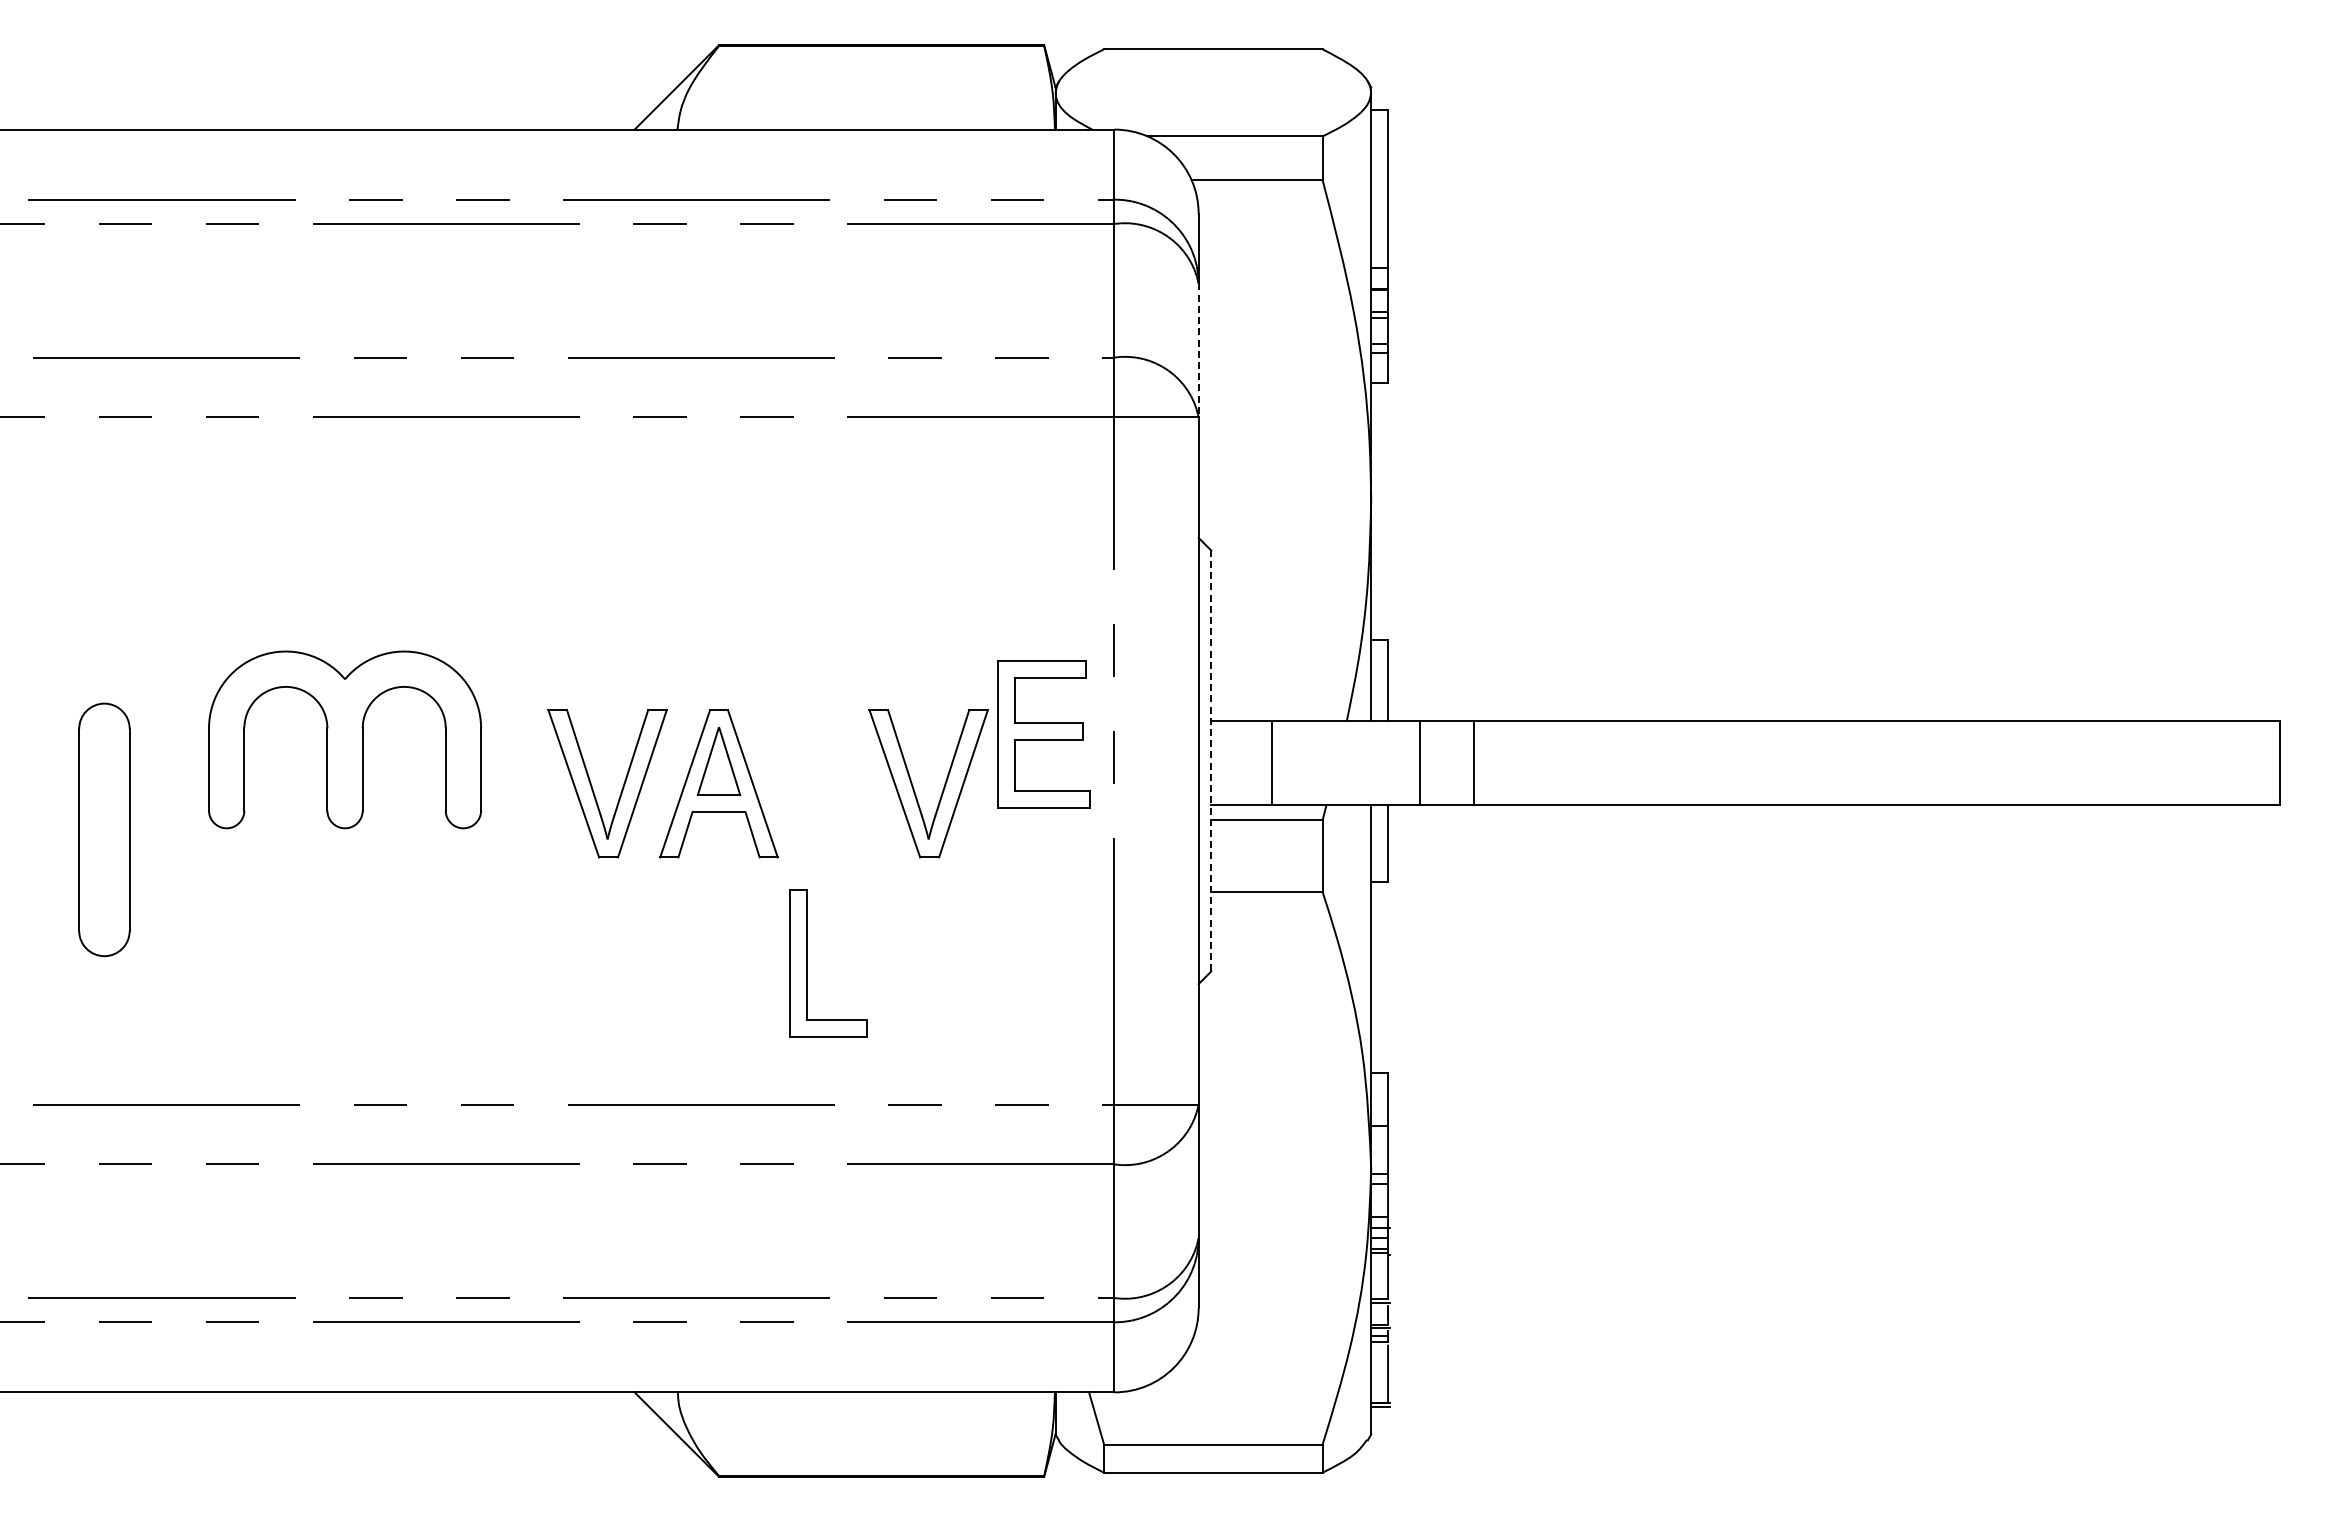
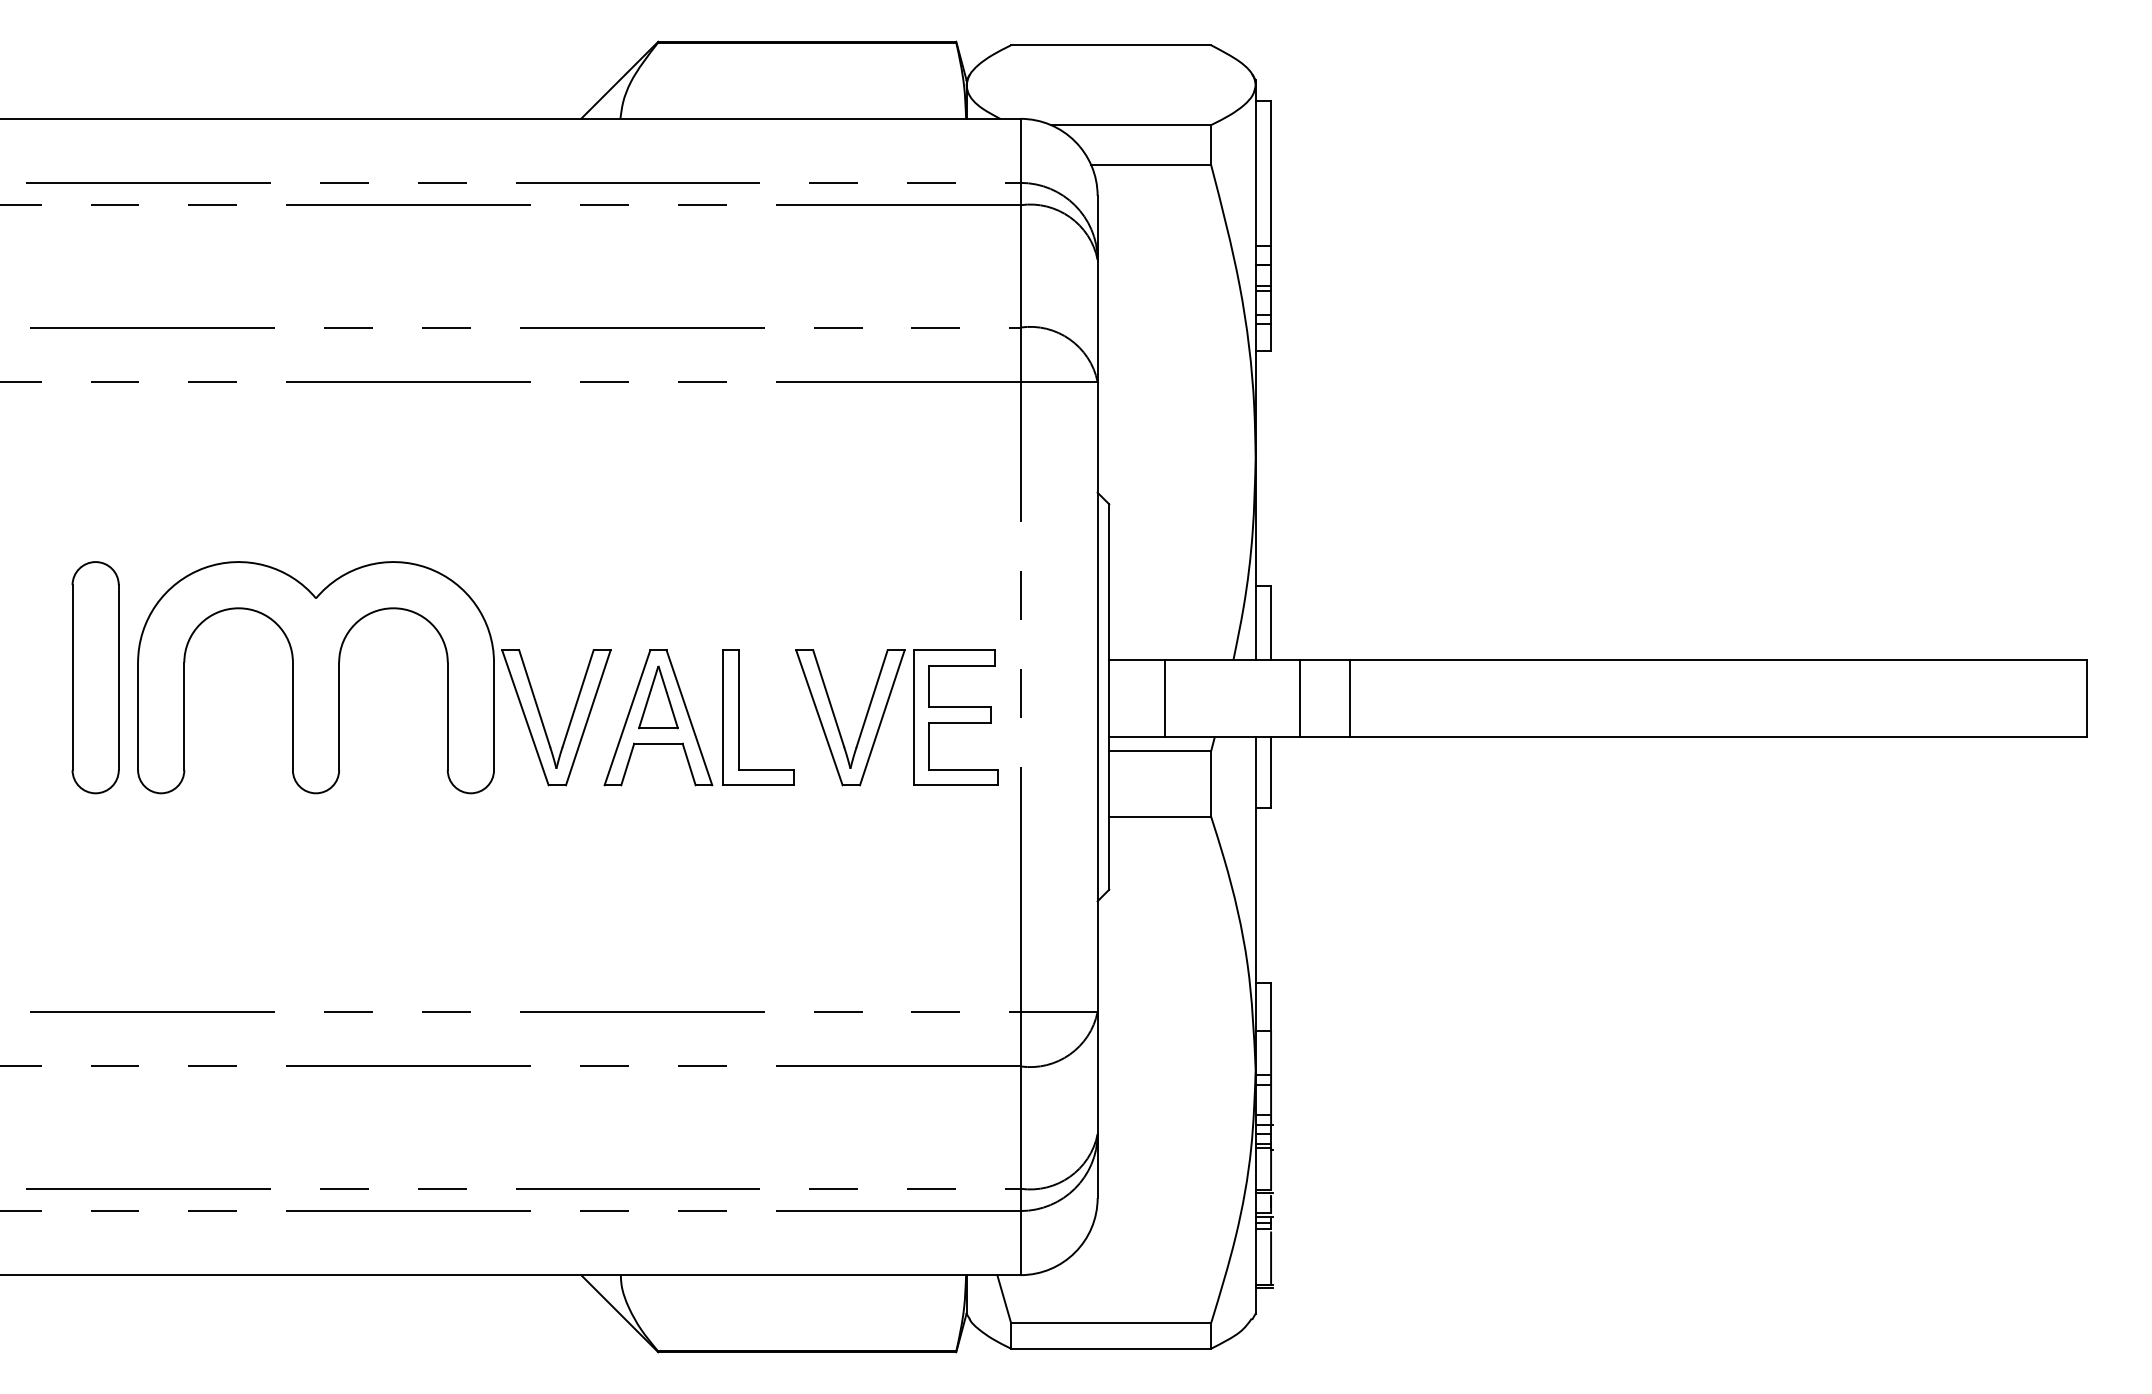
line: (1198, 350) -> (1097, 321), dashed -> solid
part: (1043, 734) -> (955, 717), moved
part: (344, 739) -> (315, 677), size x1.43
line: (1211, 760) -> (1109, 696), dashed -> solid
part: (104, 829) -> (95, 677), moved
part: (807, 963) -> (739, 717), moved

